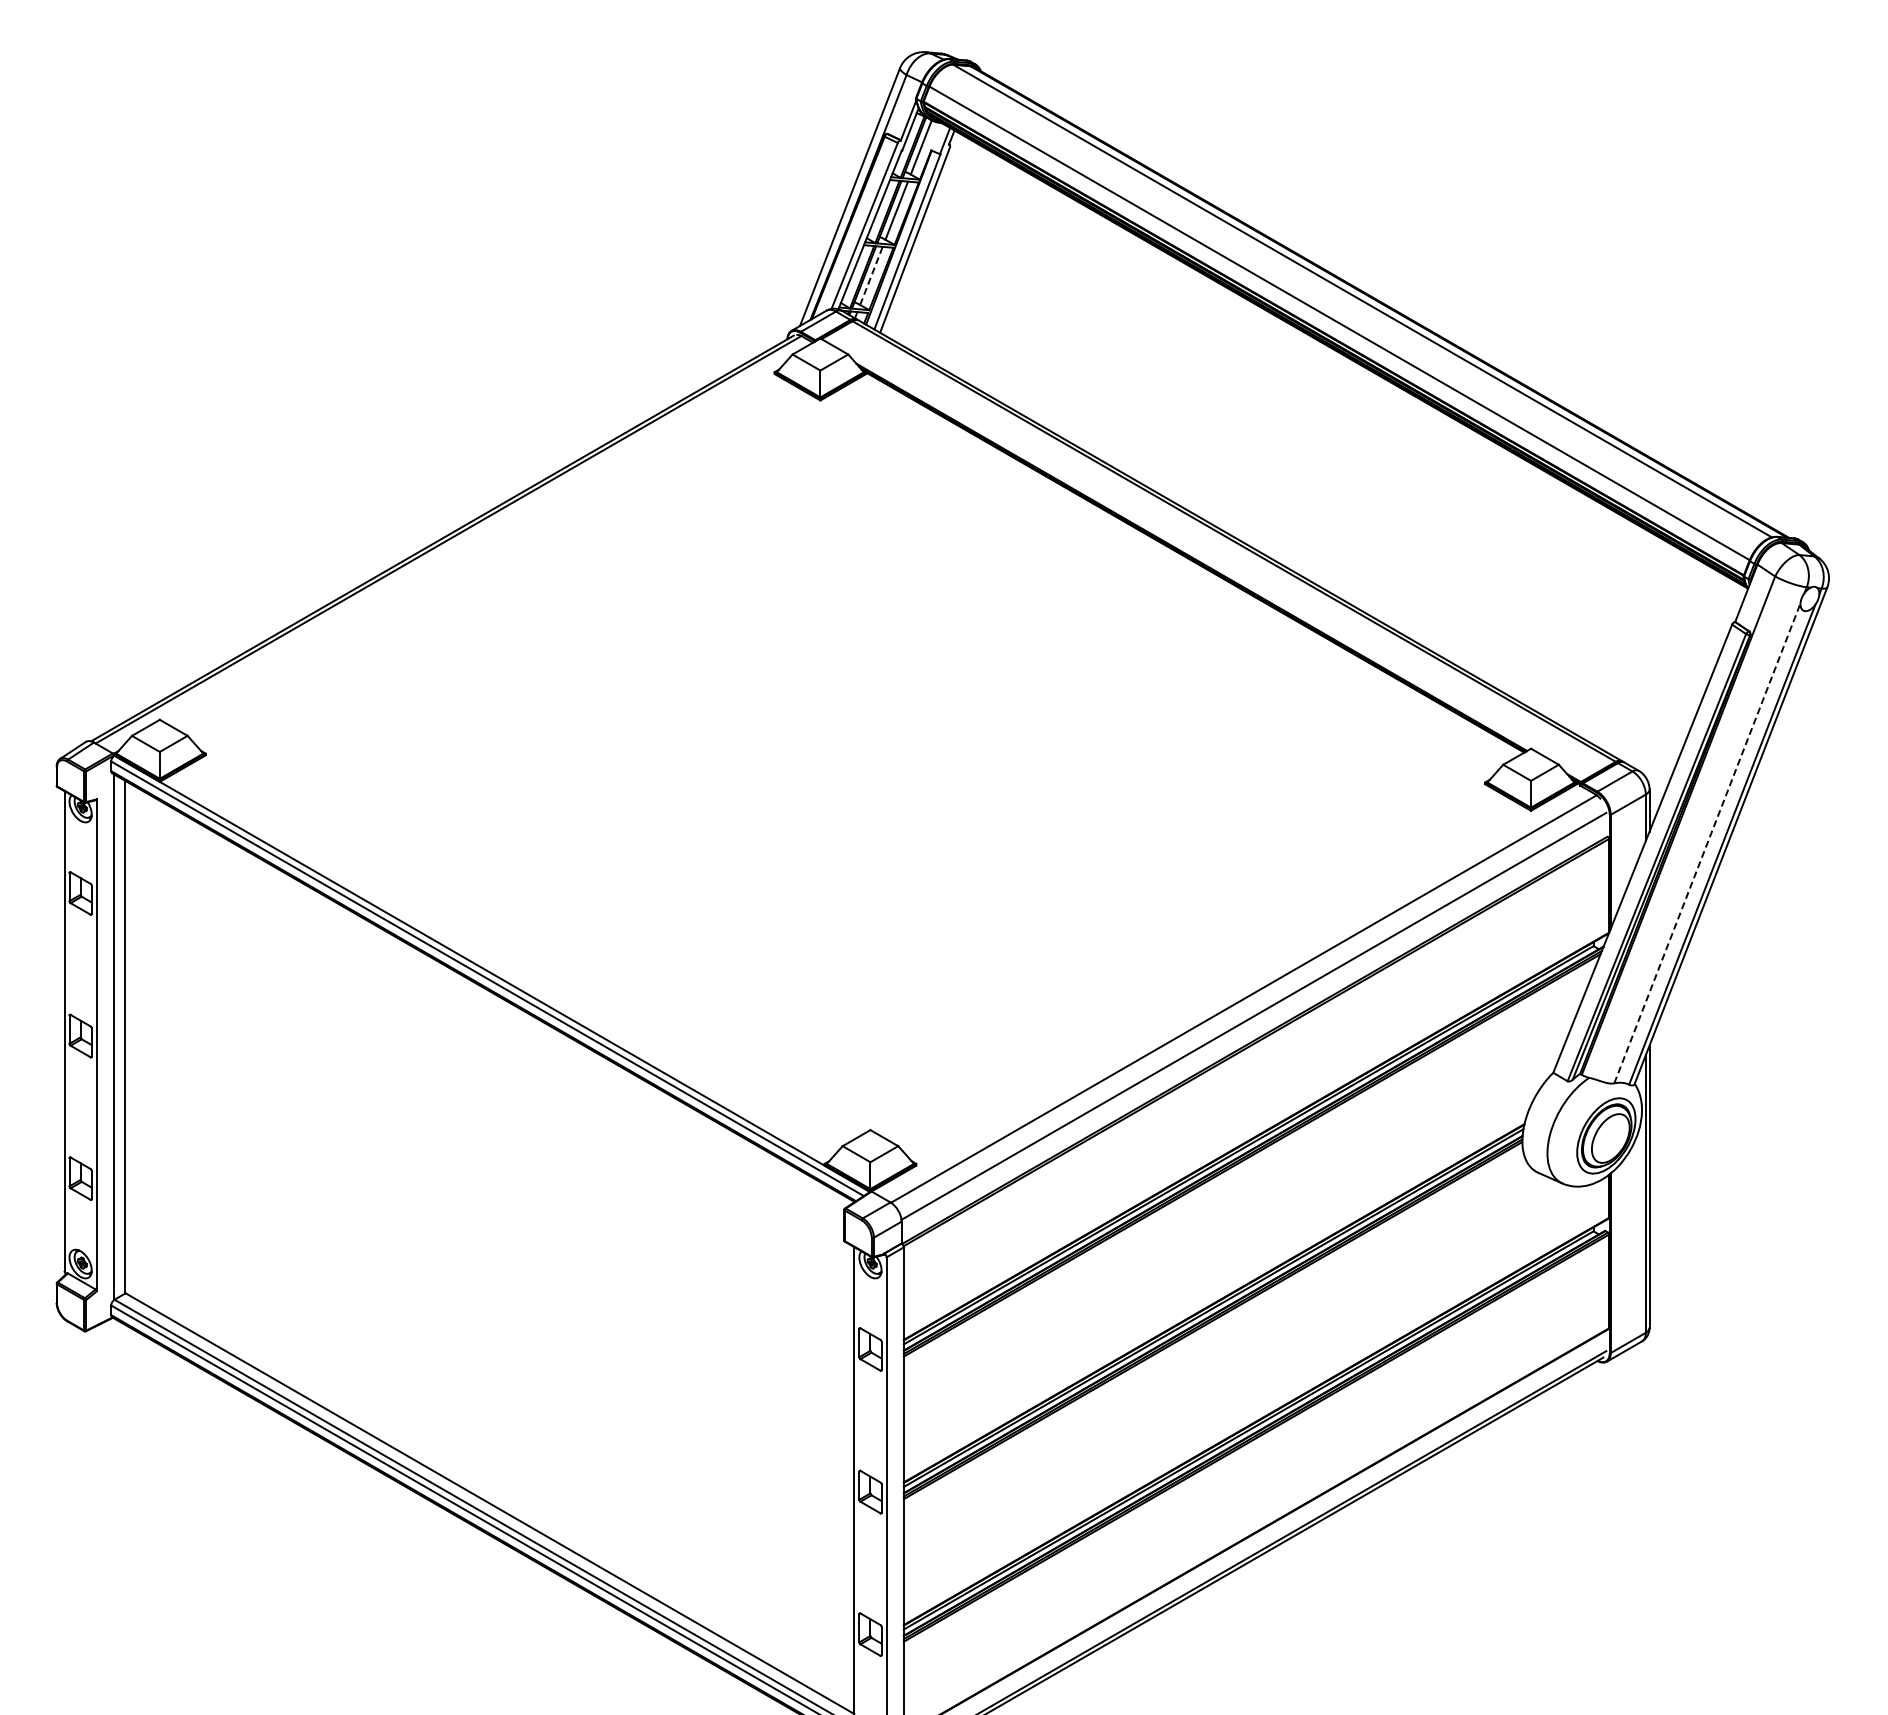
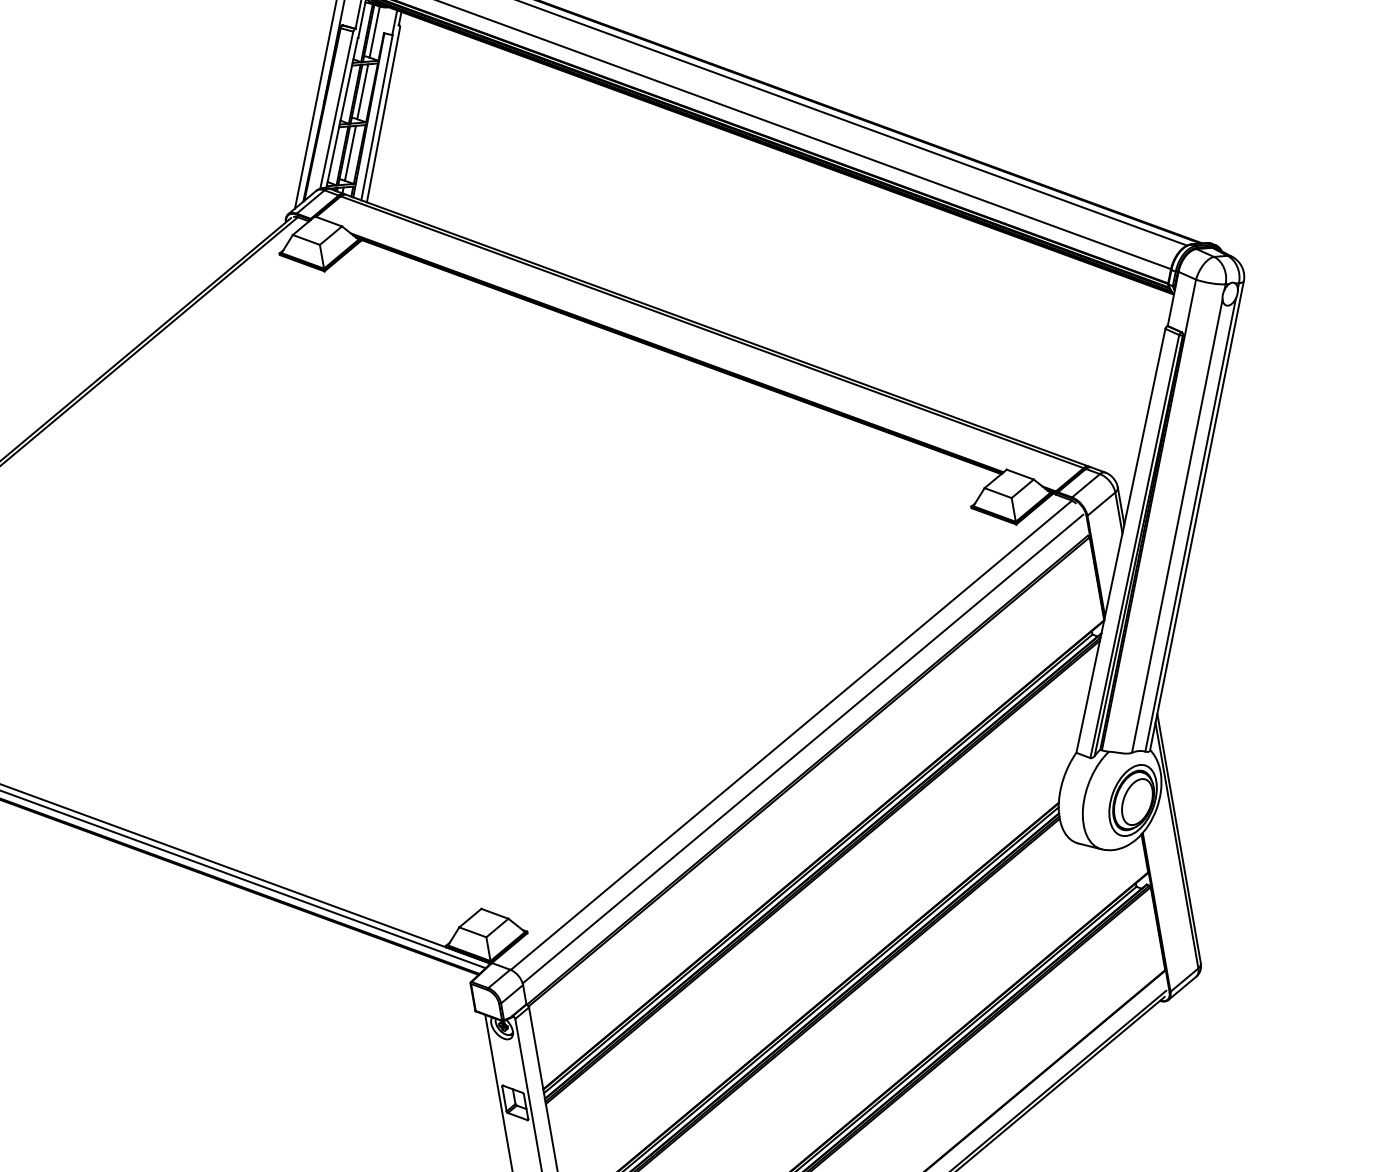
line: (871, 275) -> (350, 152), dashed -> solid
line: (1707, 842) -> (1177, 525), dashed -> solid

